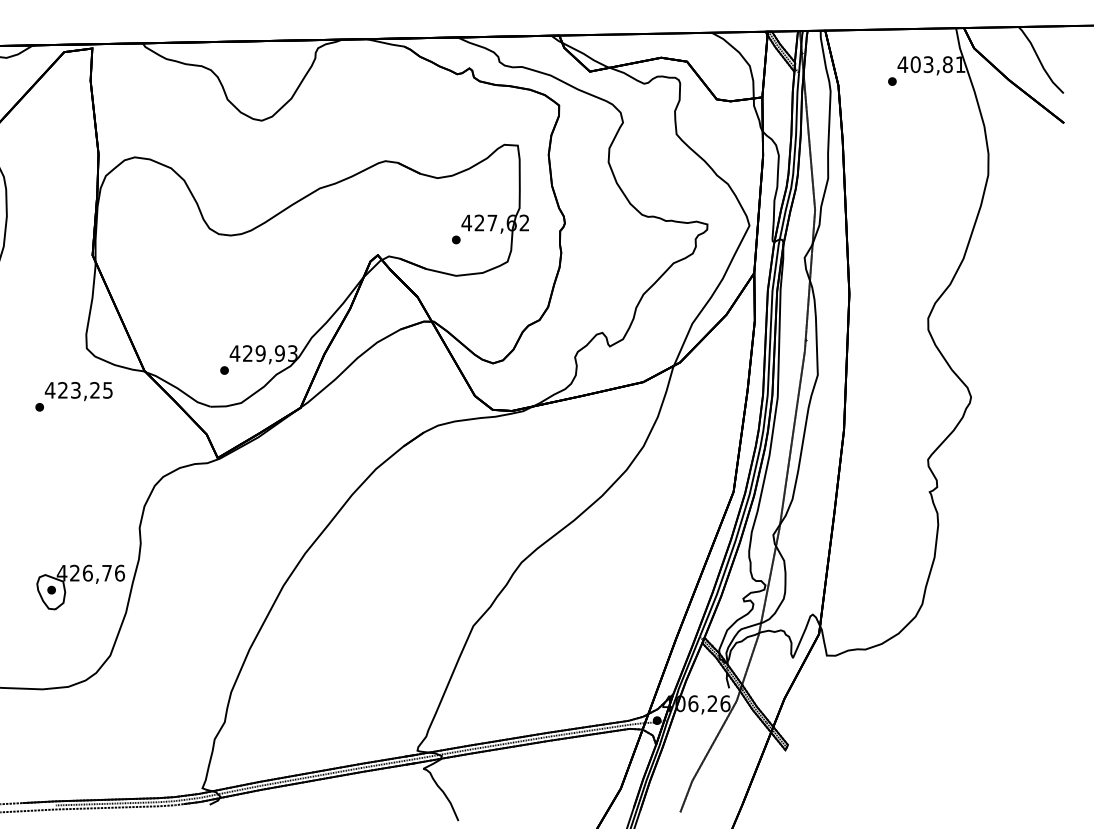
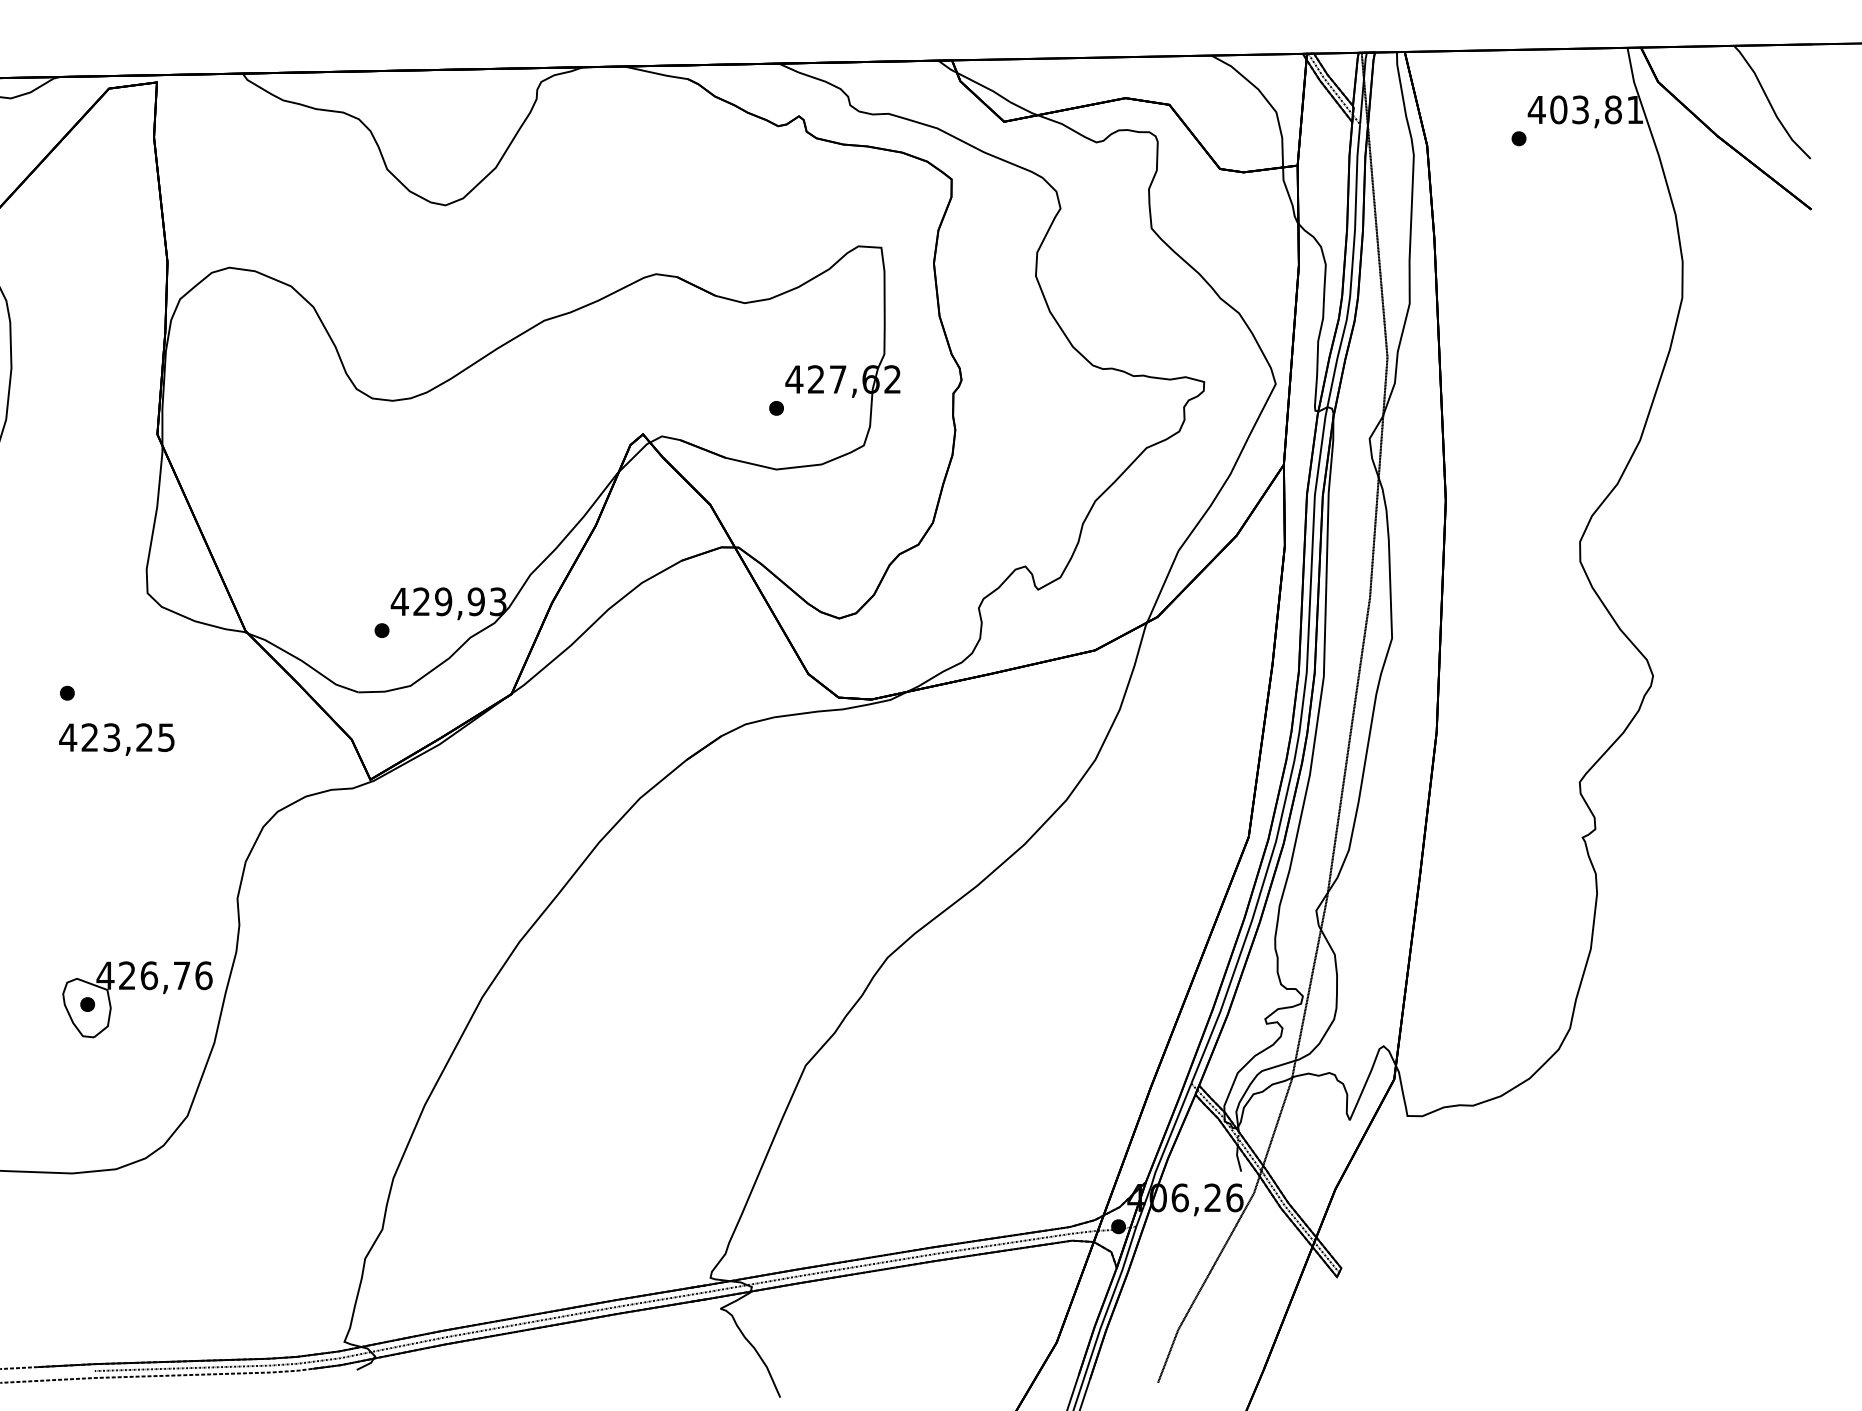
text: (78, 391) -> (116, 739), moved

